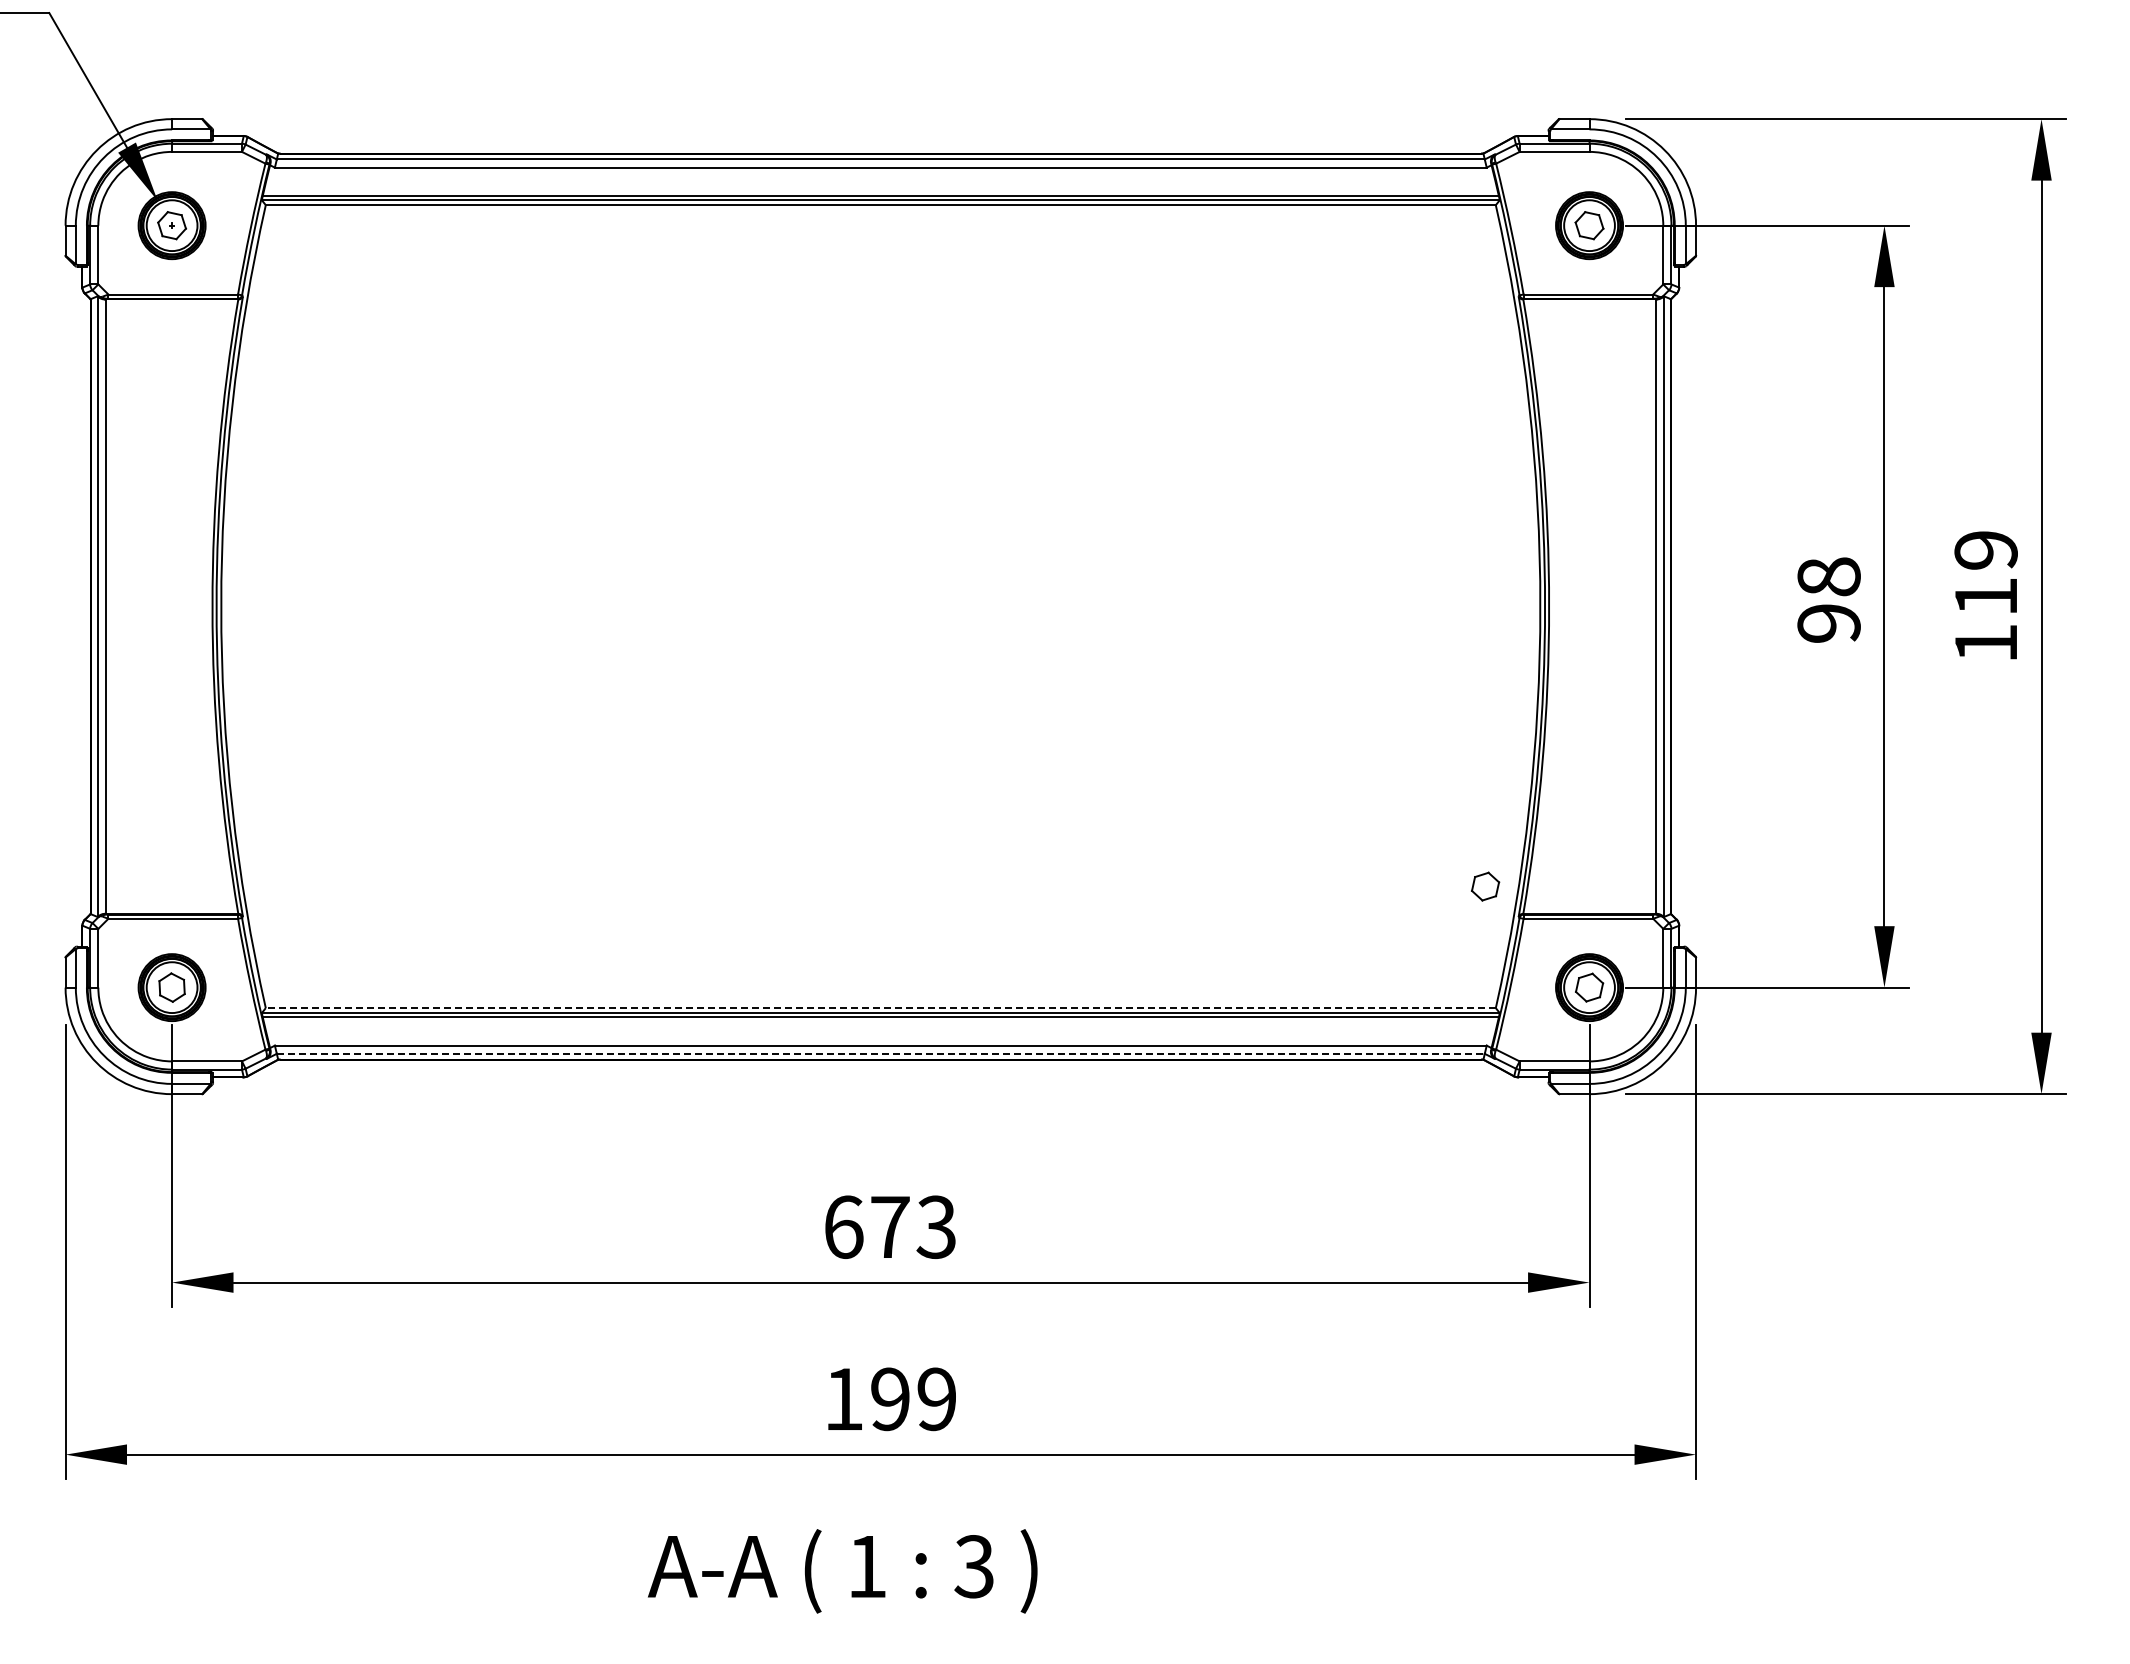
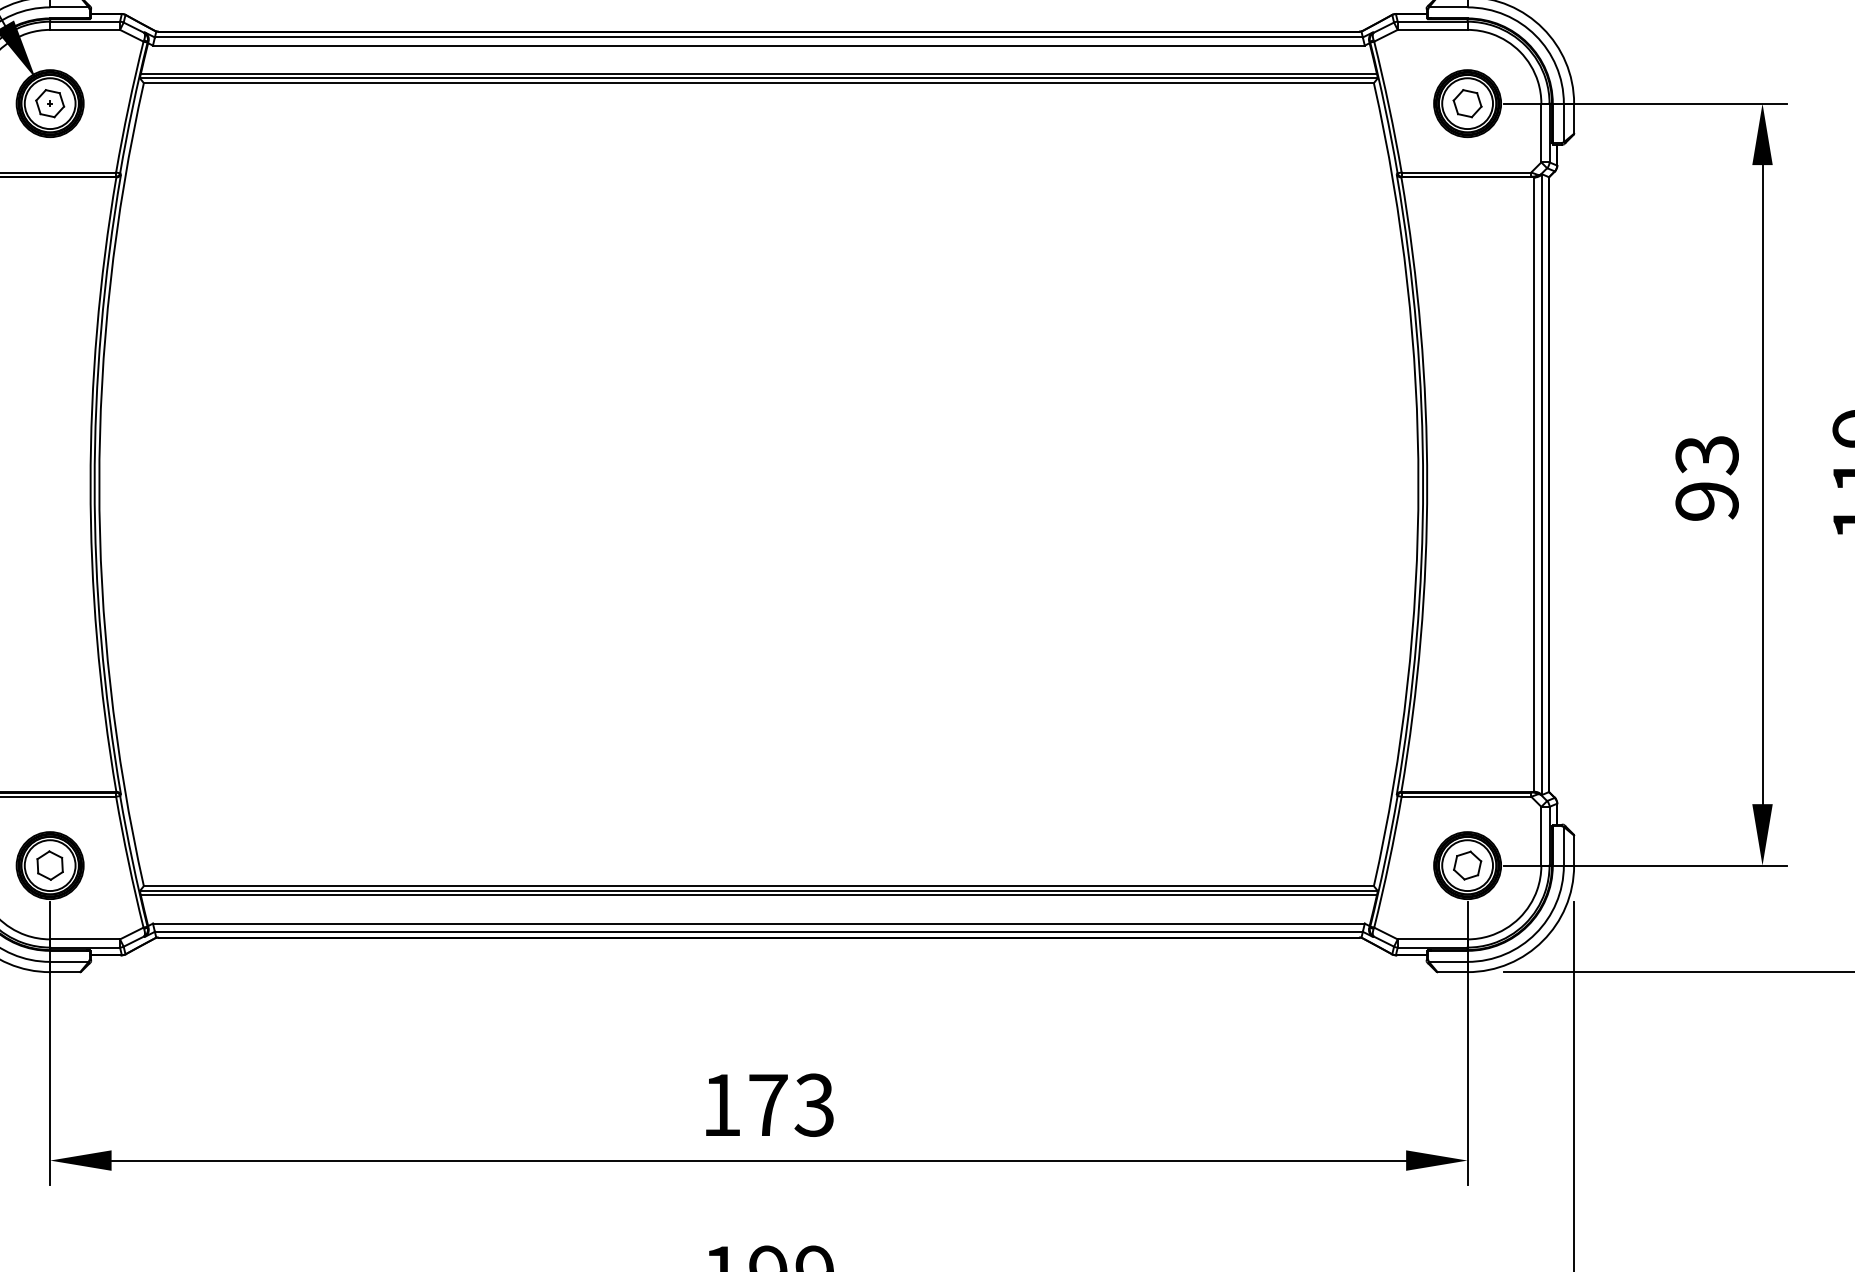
text: (1828, 577) -> (1706, 455), 98 -> 93
part: (1485, 886) -> (1363, 764), removed
line: (880, 1008) -> (758, 886), dashed -> solid
line: (880, 1053) -> (758, 931), dashed -> solid
text: (844, 1226) -> (722, 1104), 673 -> 173

